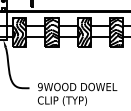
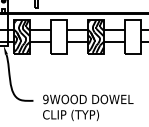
hatch: (51, 32) -> (58, 37), removed
hatch: (116, 32) -> (132, 37), removed

